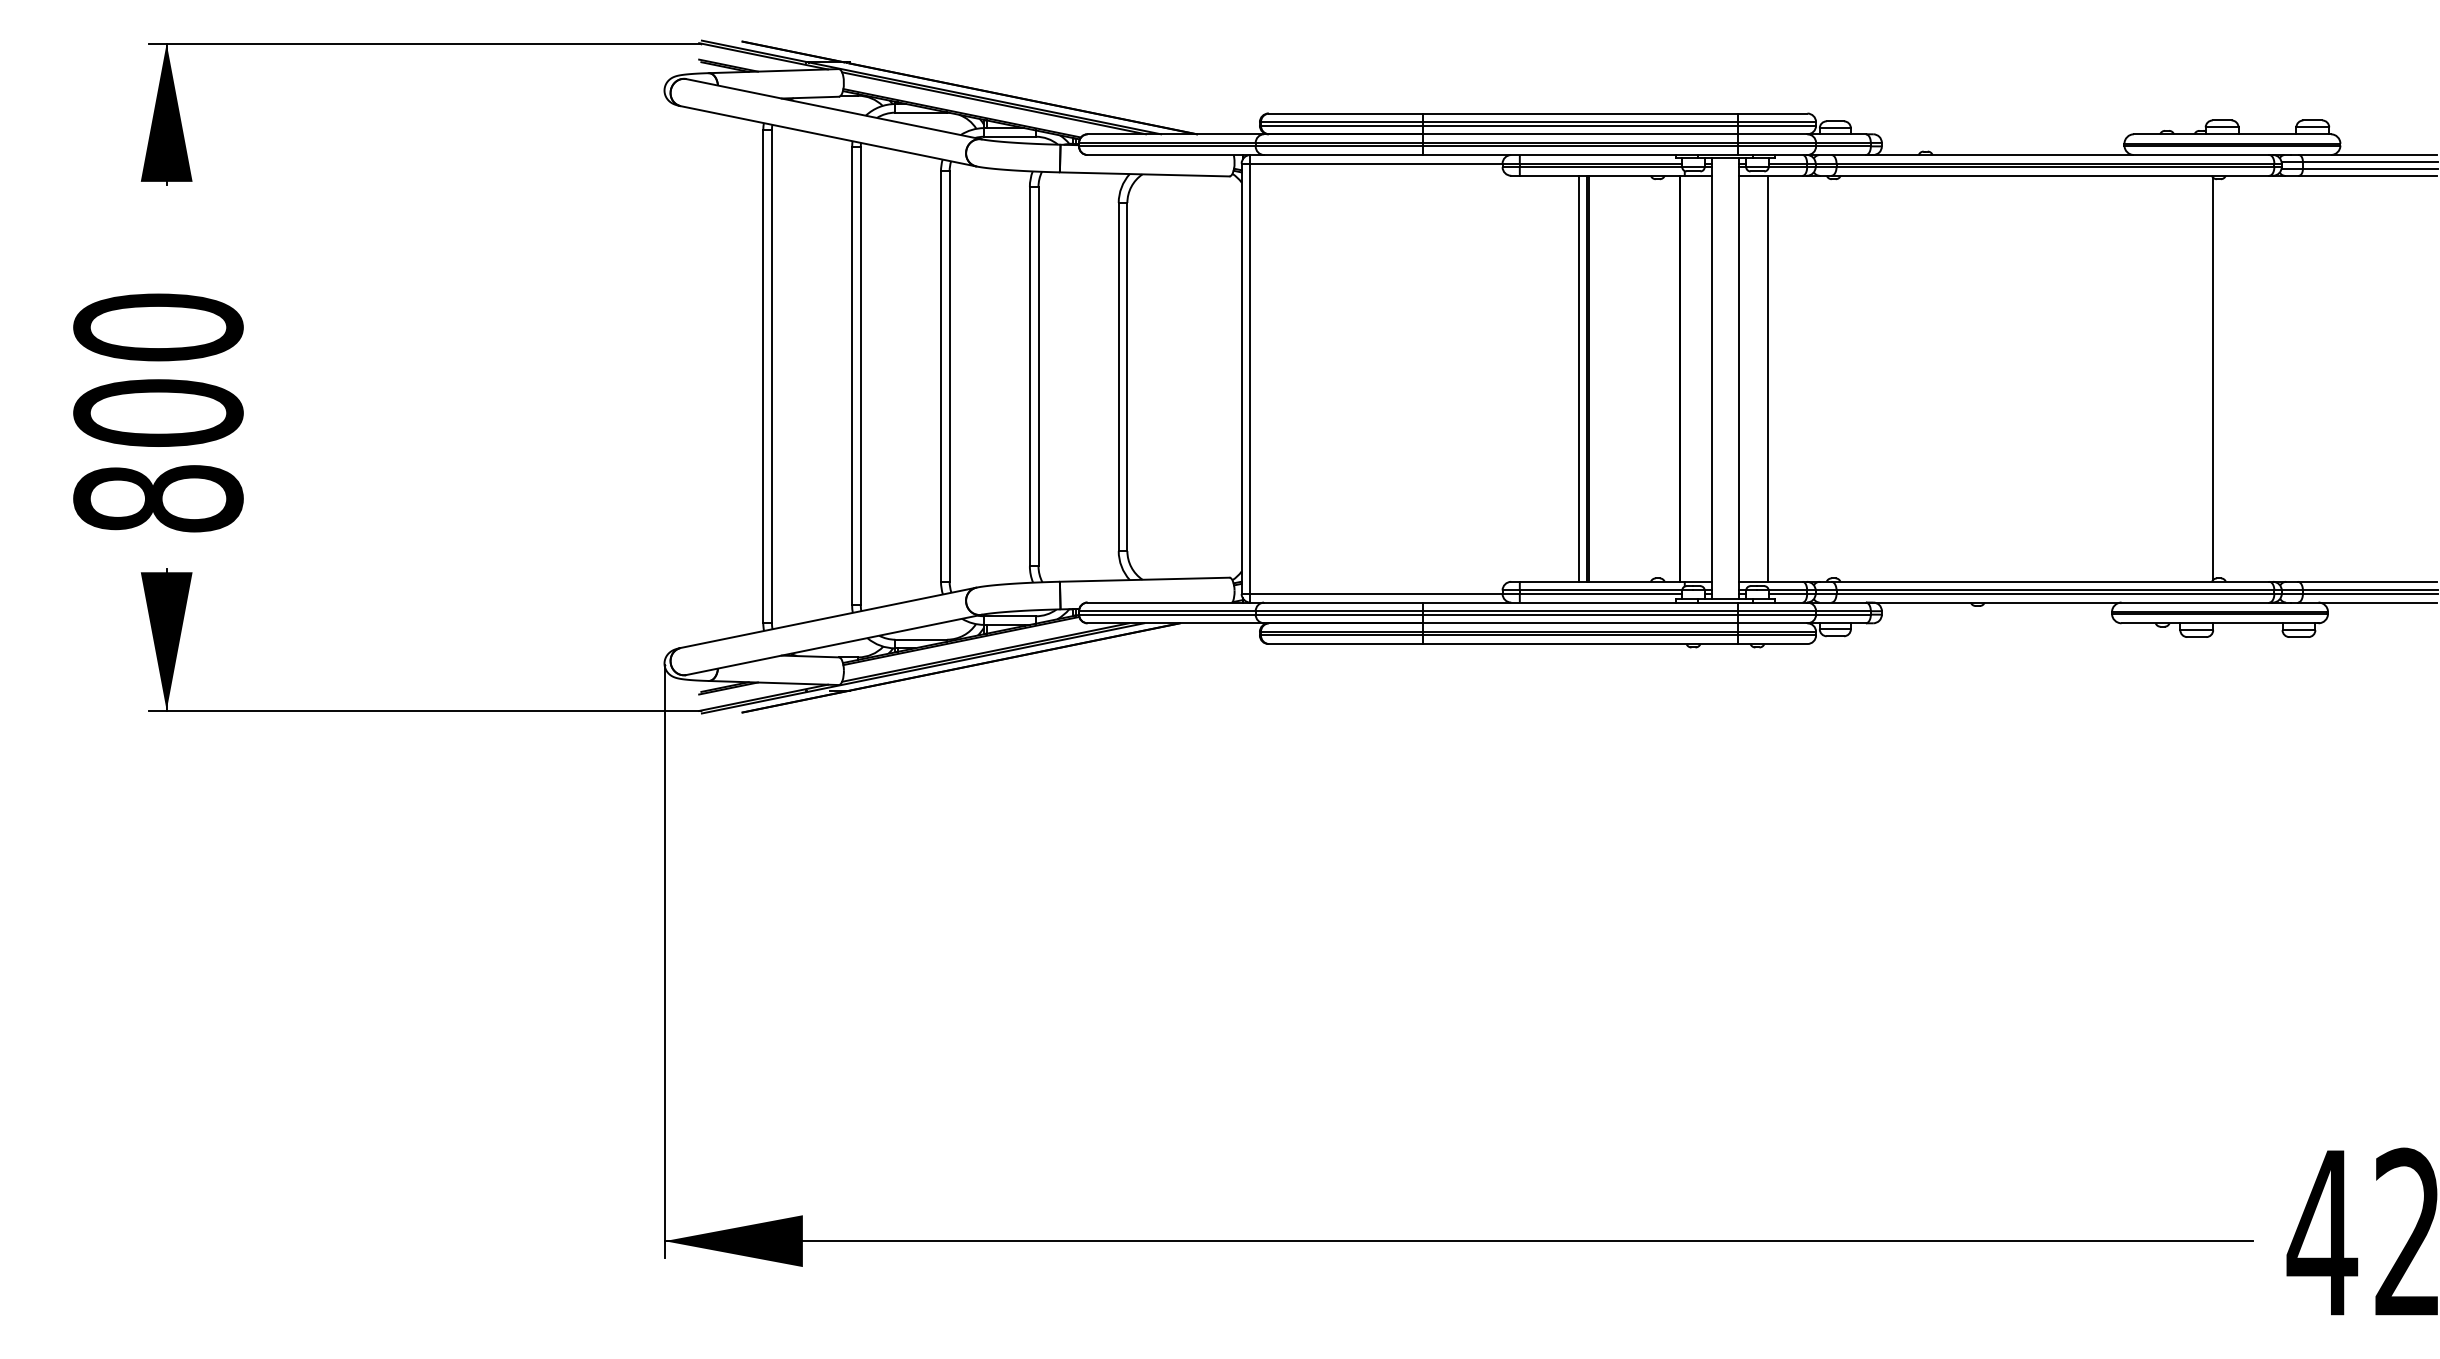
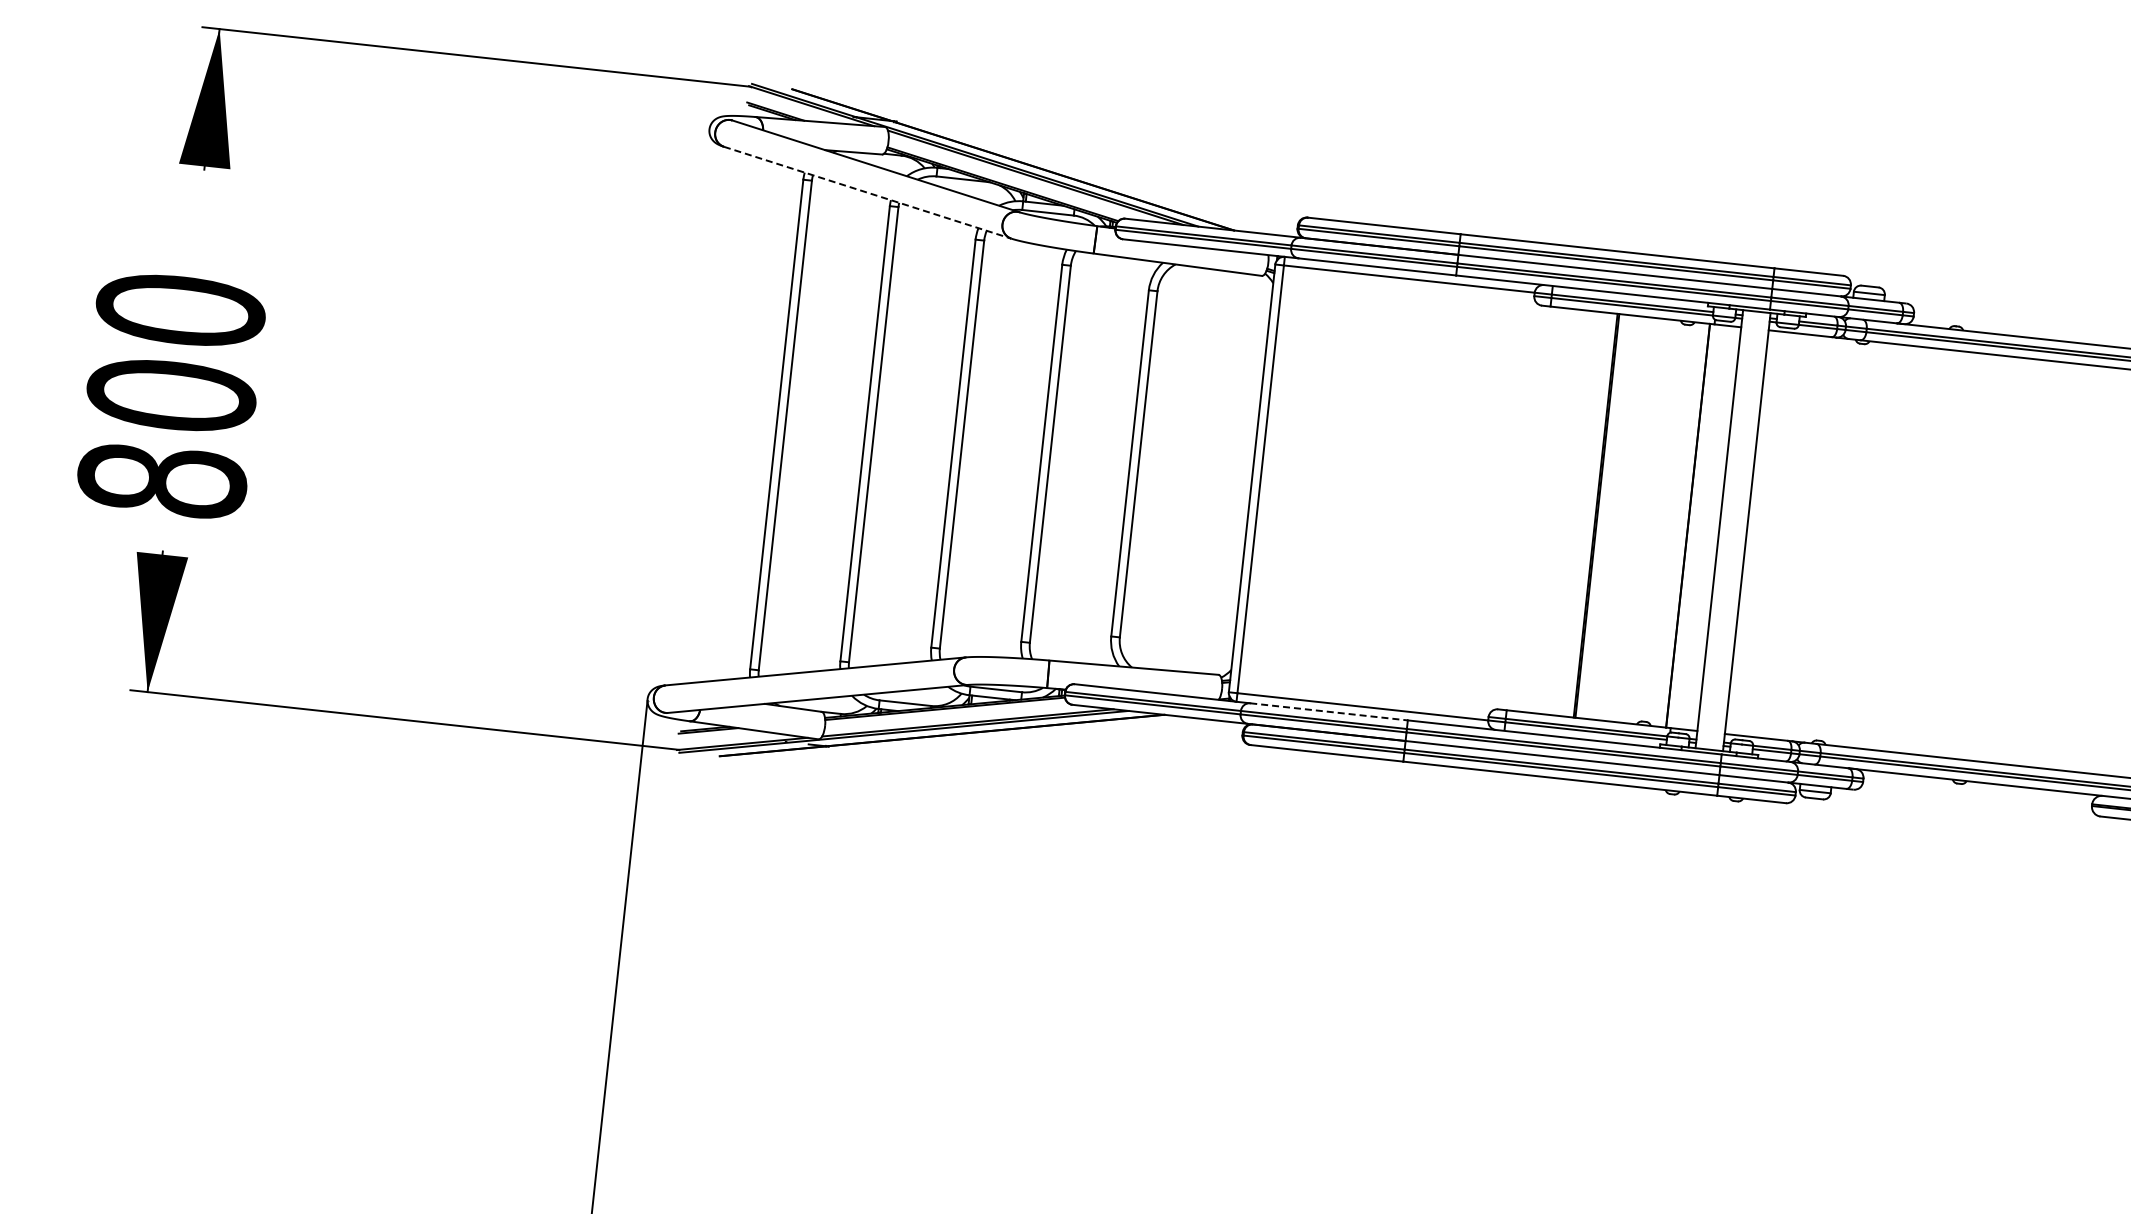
line: (828, 136) -> (867, 192), solid -> dashed
line: (1578, 378) -> (1587, 514), removed
line: (1767, 378) -> (1774, 534), removed
line: (1343, 602) -> (1329, 711), solid -> dashed

